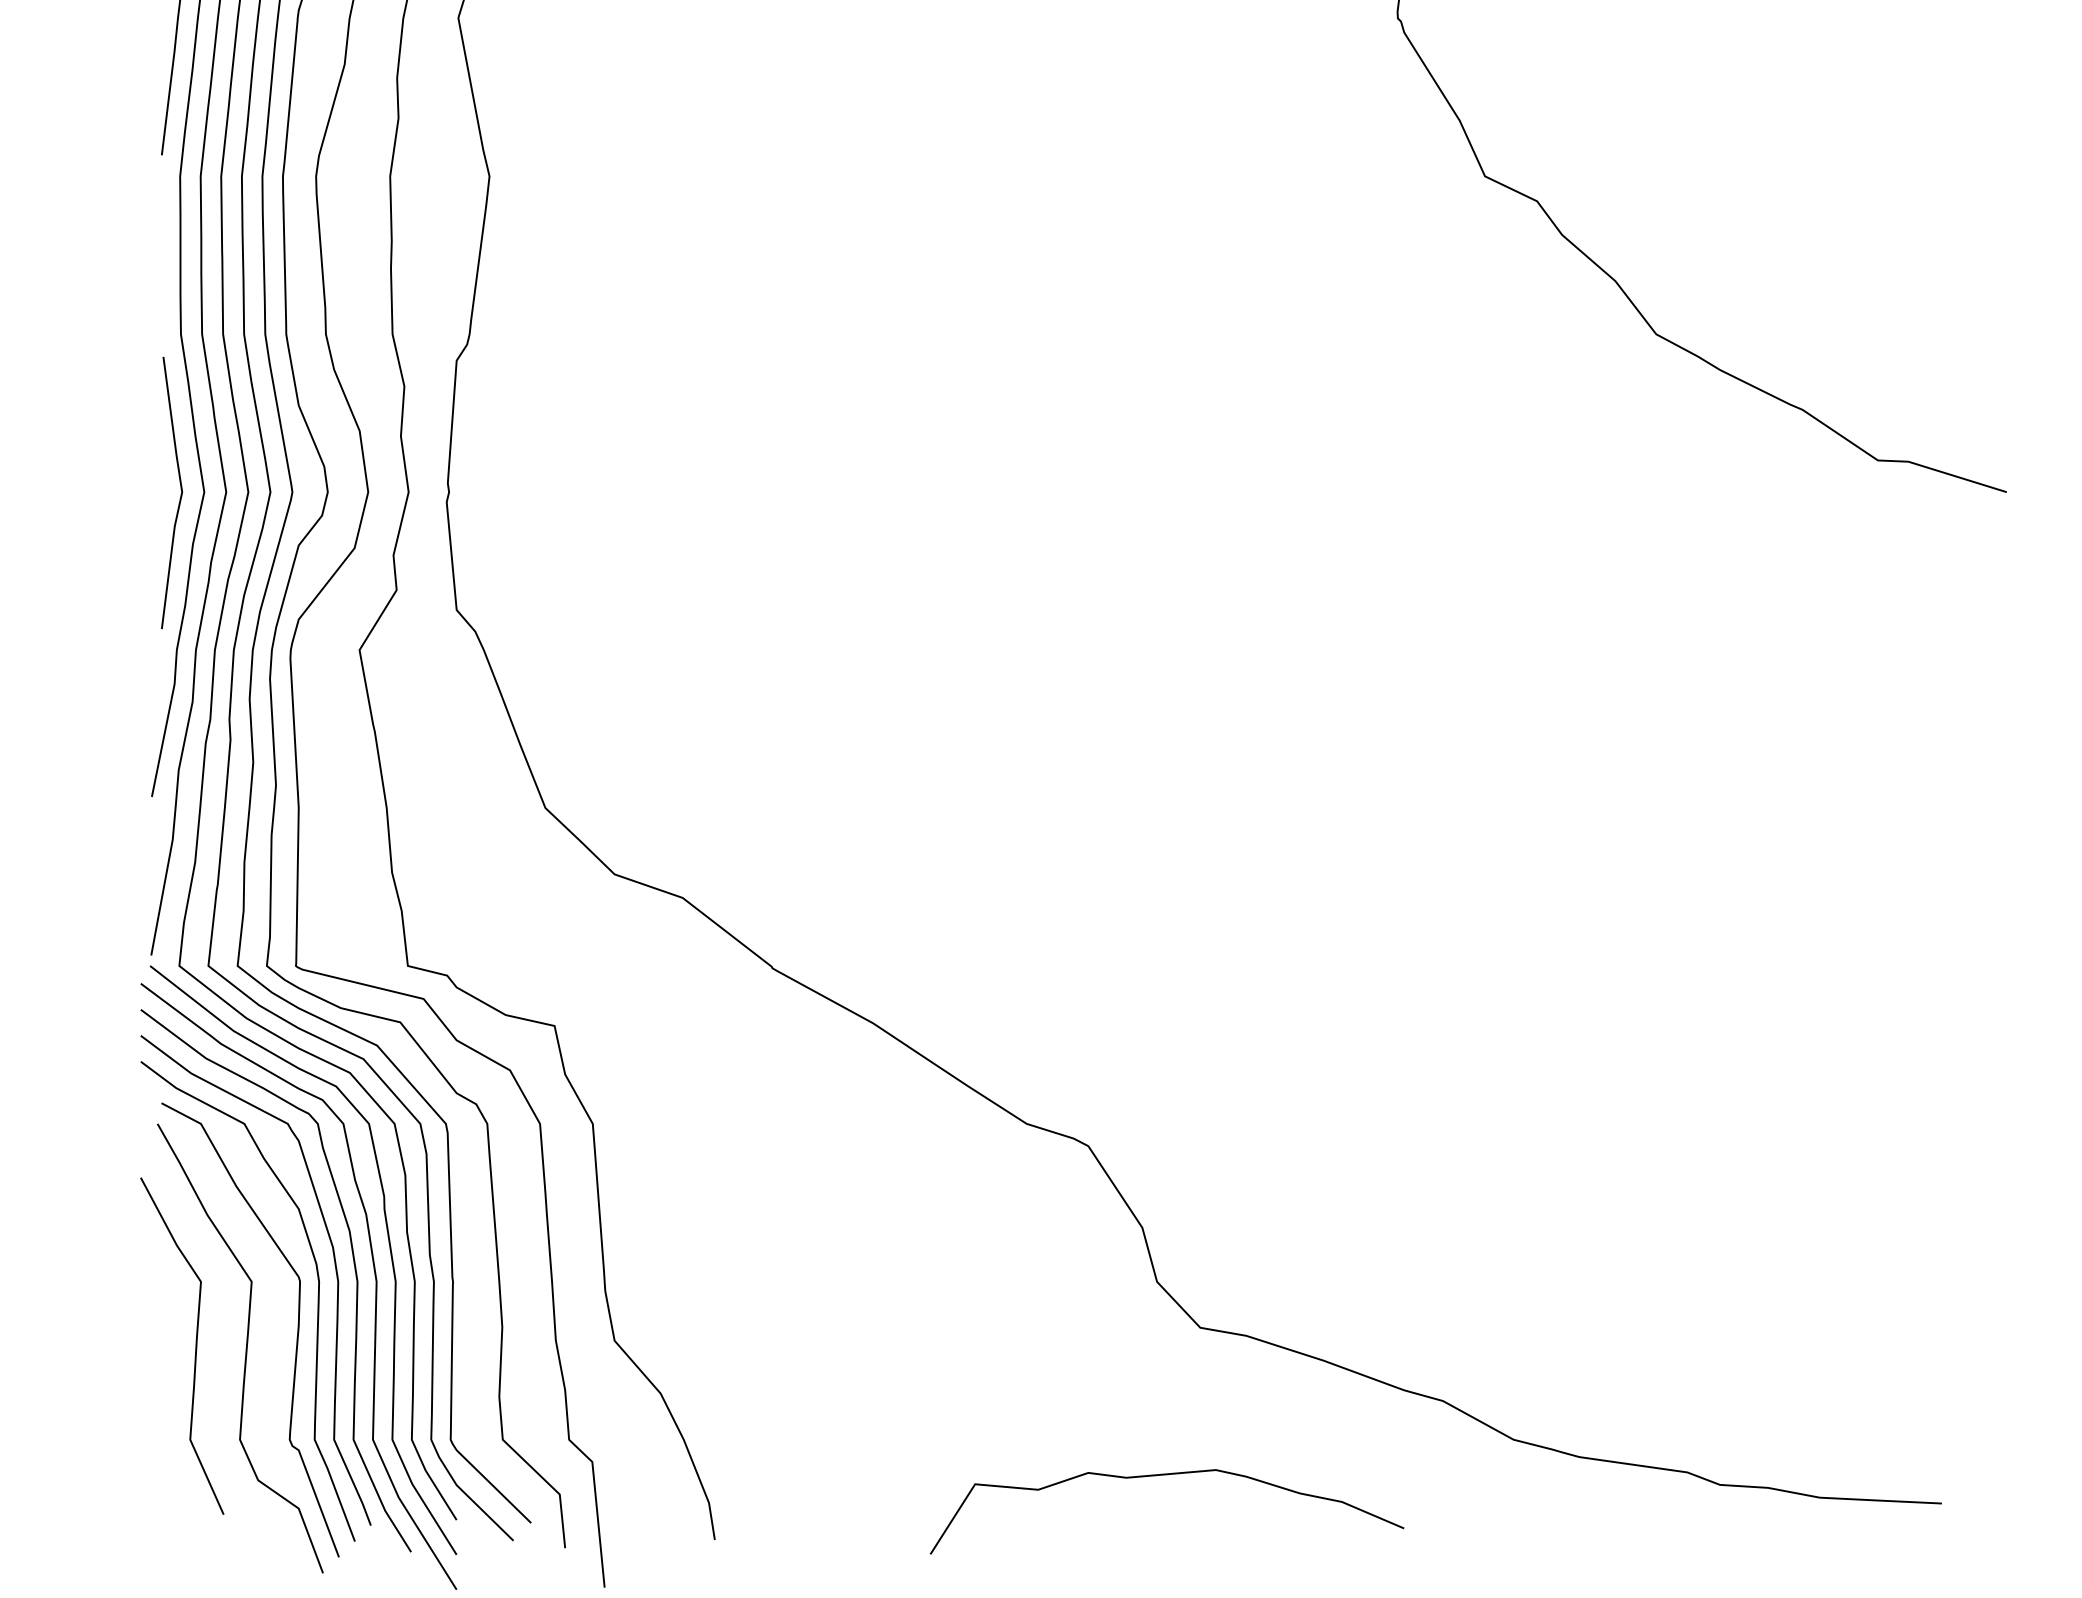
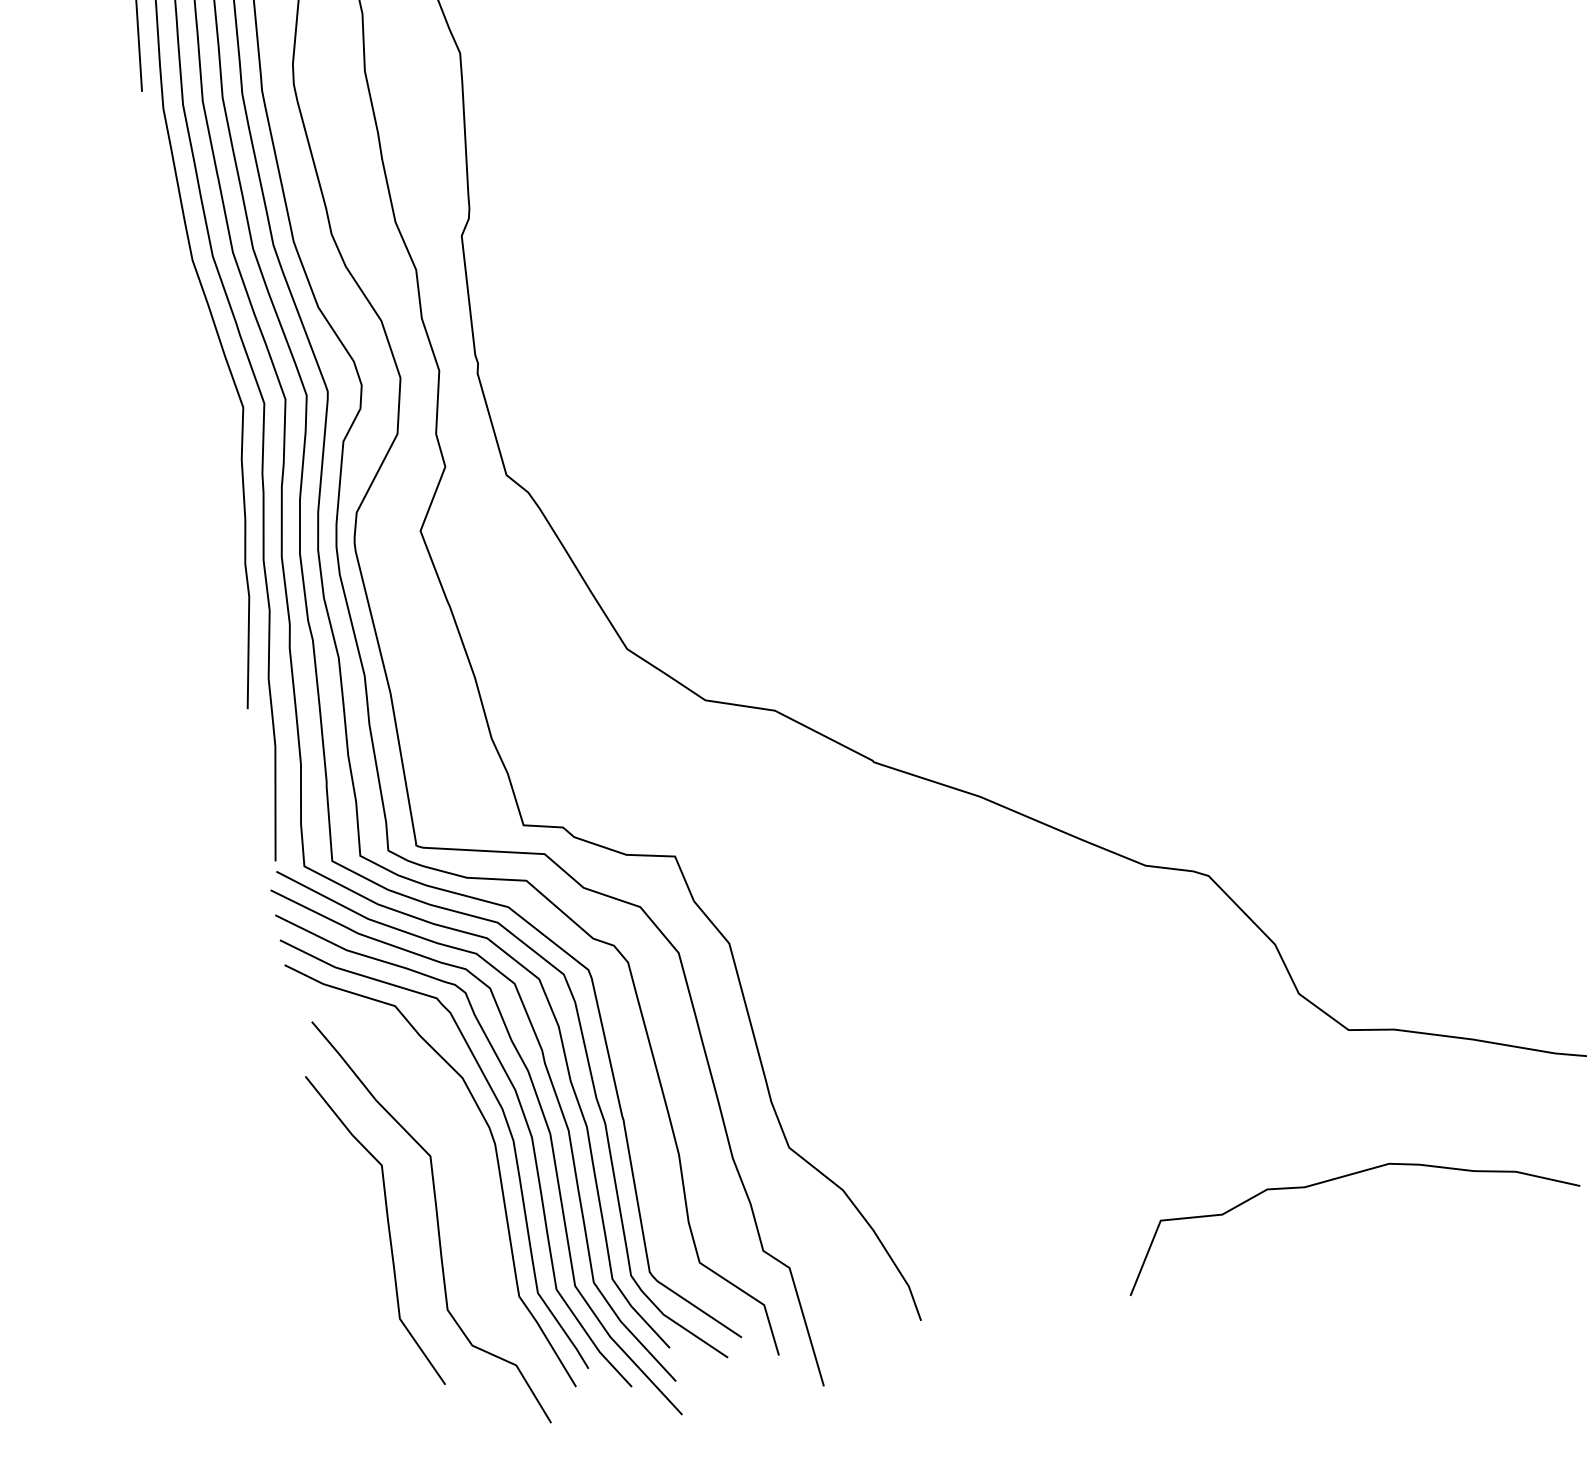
line: (180, 494) -> (220, 413), removed
curve: (296, 1337) -> (483, 1201), removed

